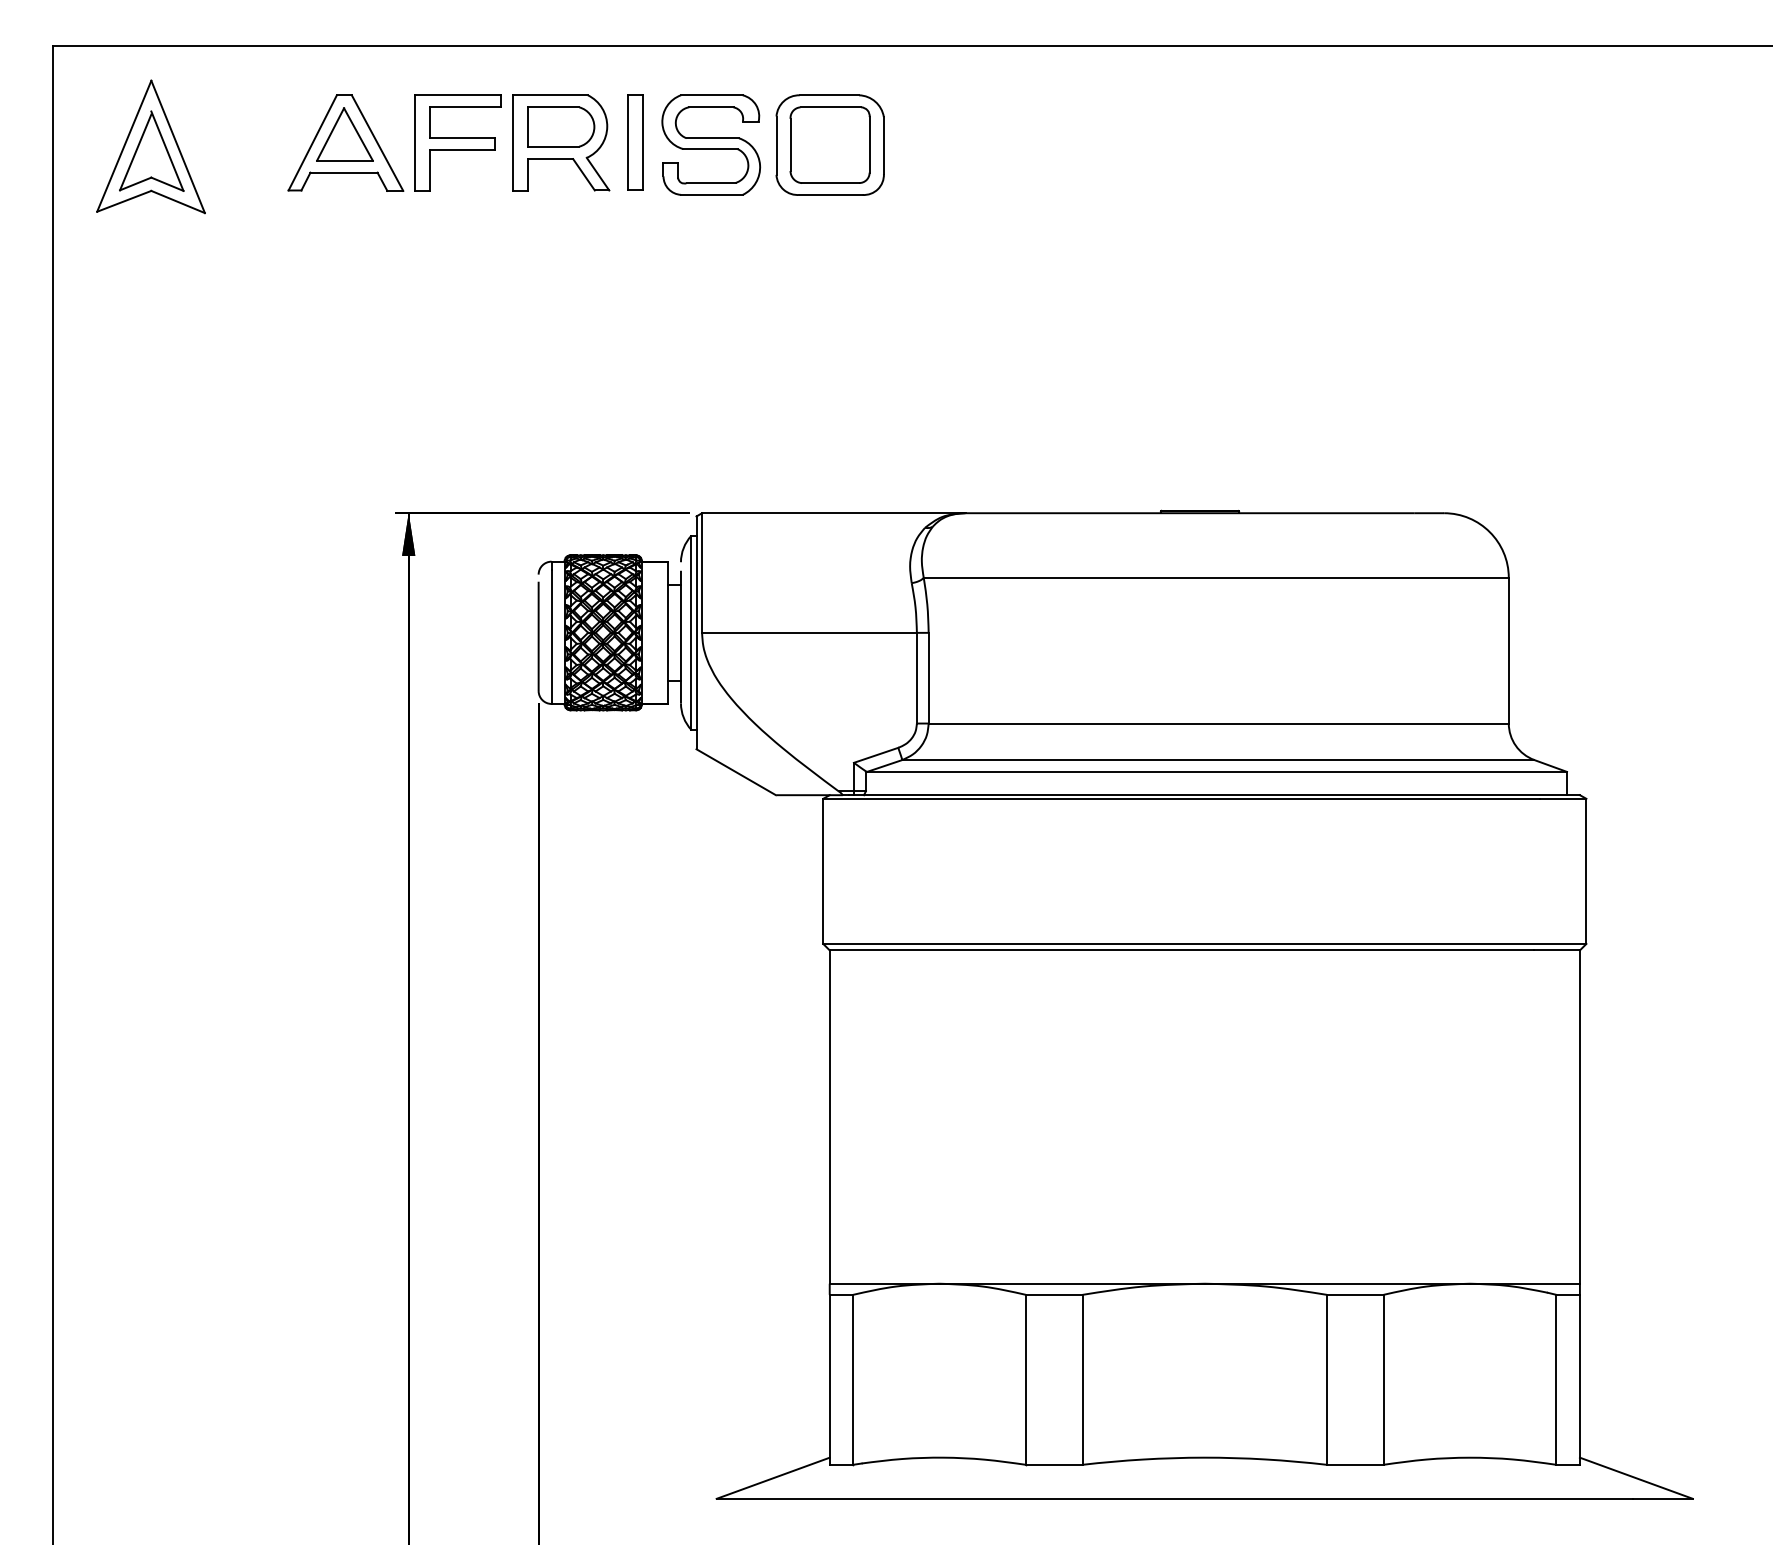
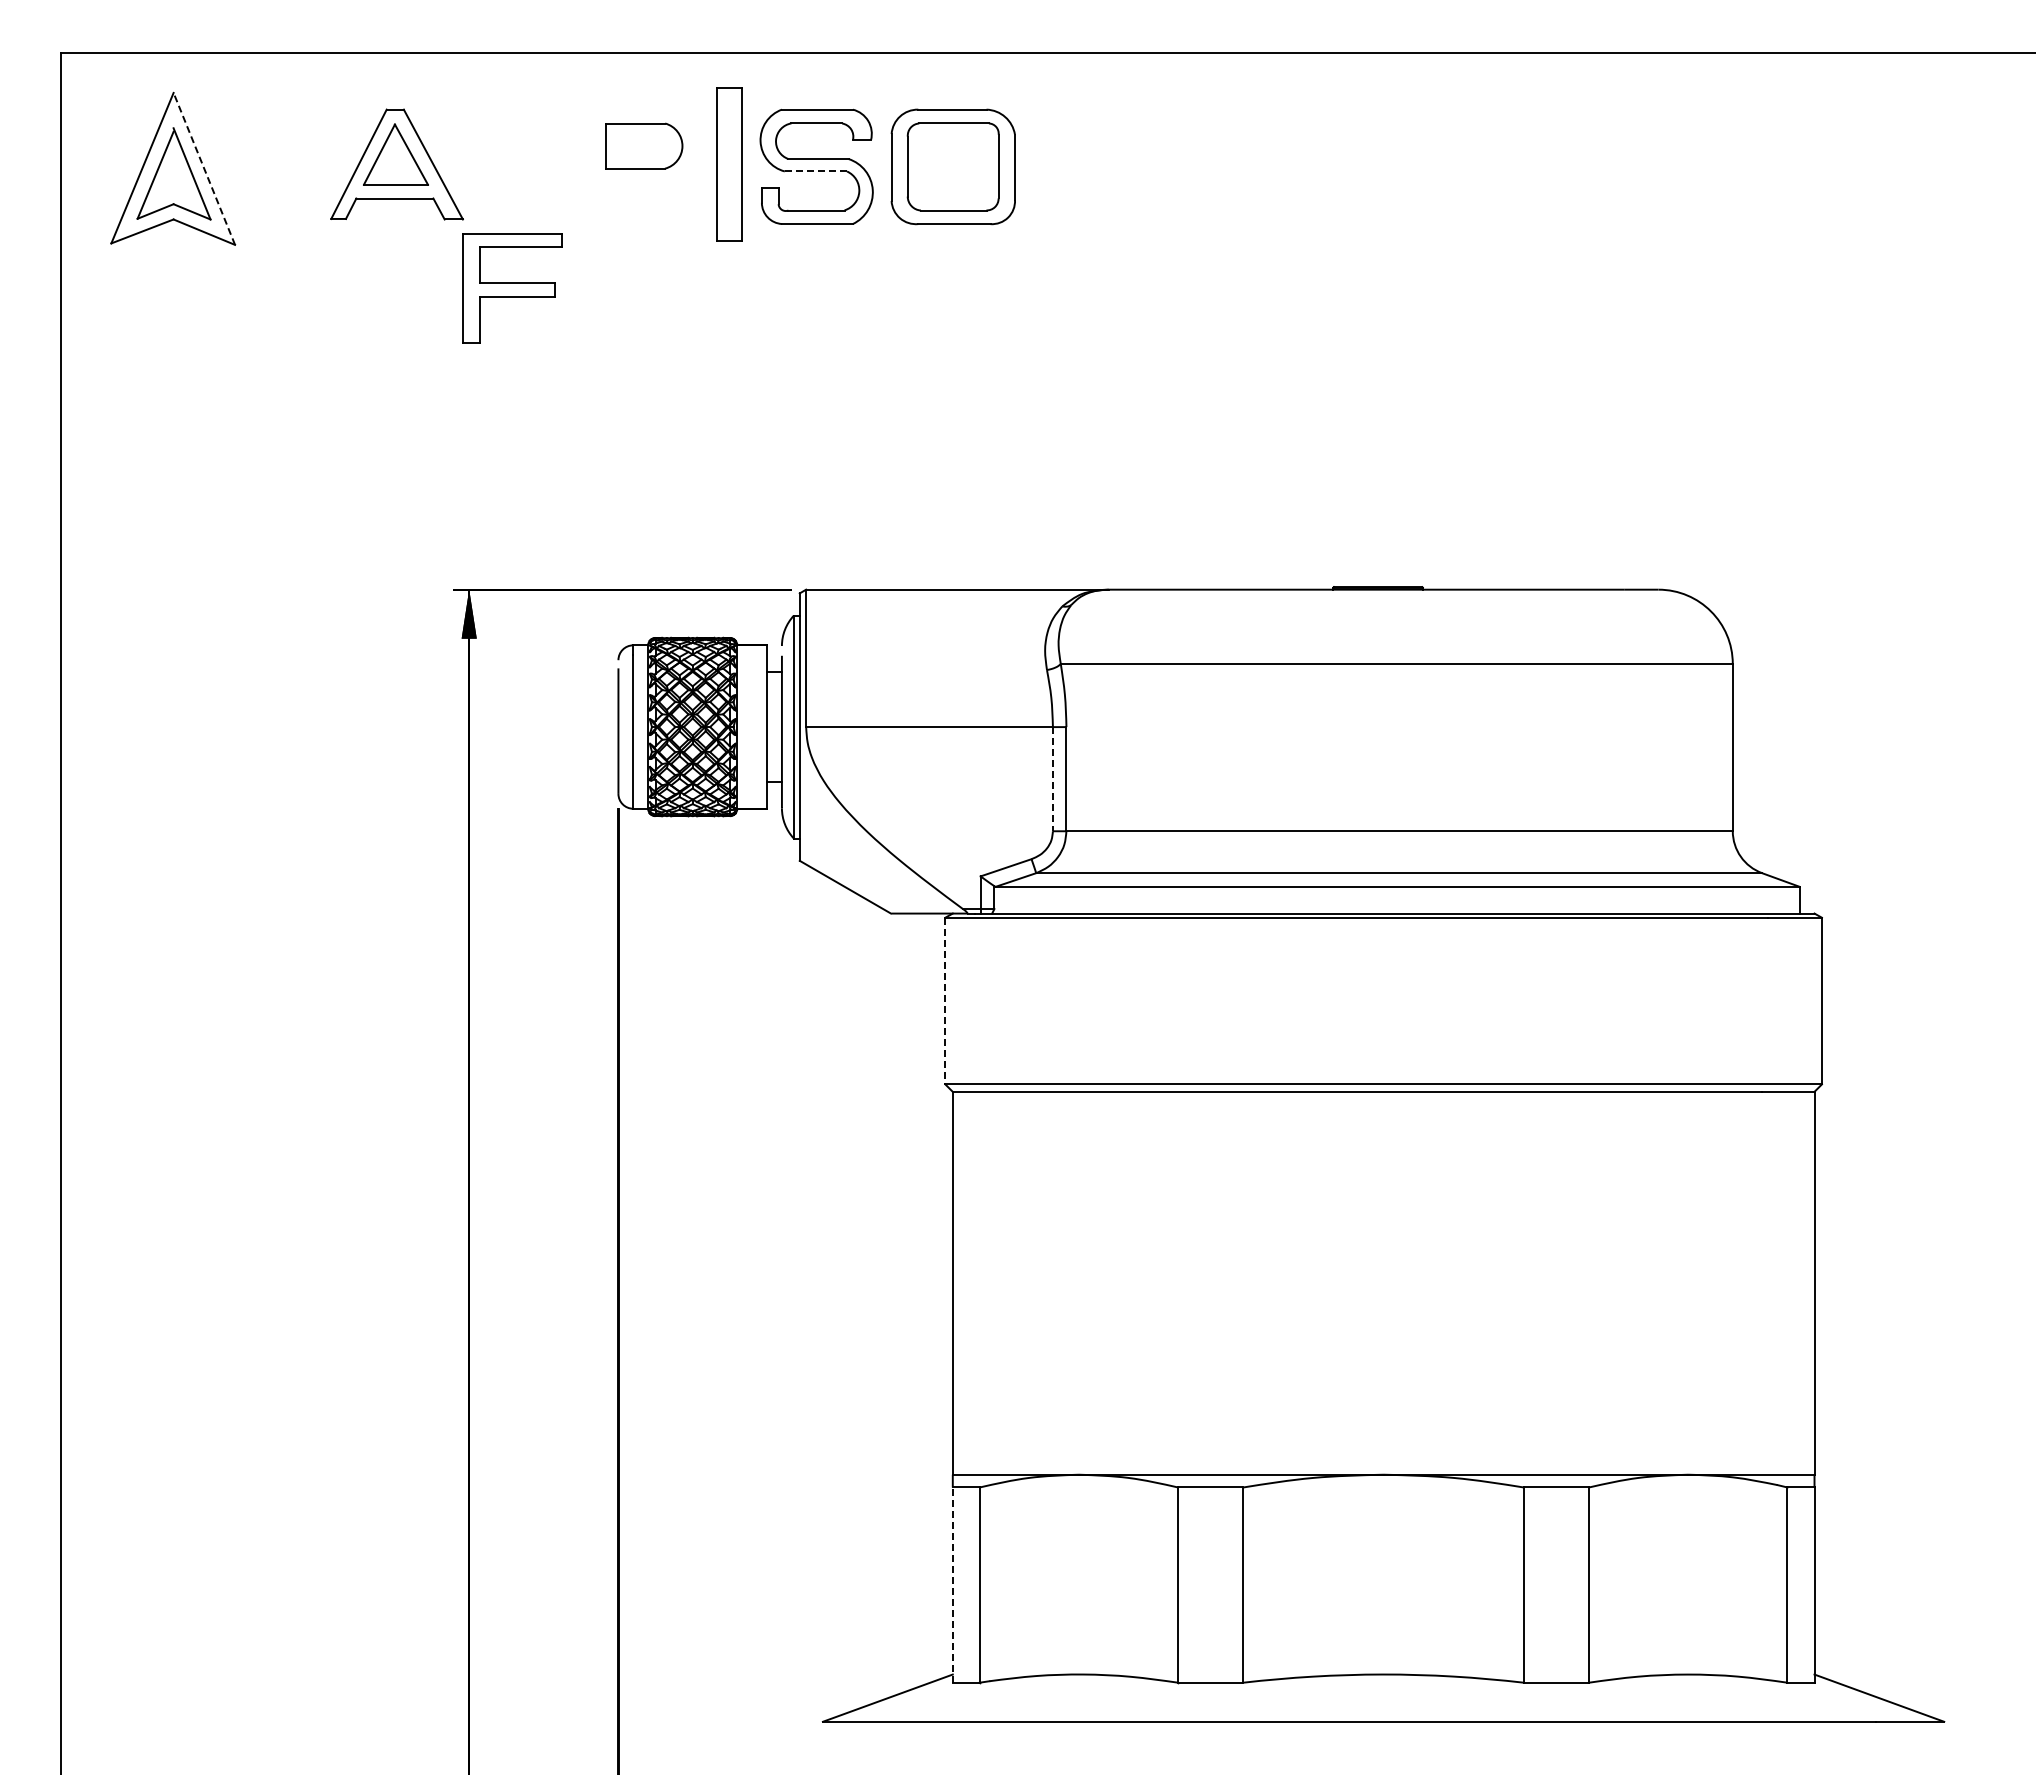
part: (457, 143) -> (512, 288), moved
part: (561, 143) -> (644, 164), removed
part: (635, 143) -> (729, 164), size x1.4
line: (178, 146) -> (204, 168), solid -> dashed
line: (711, 149) -> (816, 171), solid -> dashed
line: (916, 678) -> (1052, 779), solid -> dashed
line: (823, 871) -> (945, 1001), solid -> dashed
line: (829, 1380) -> (952, 1585), solid -> dashed

